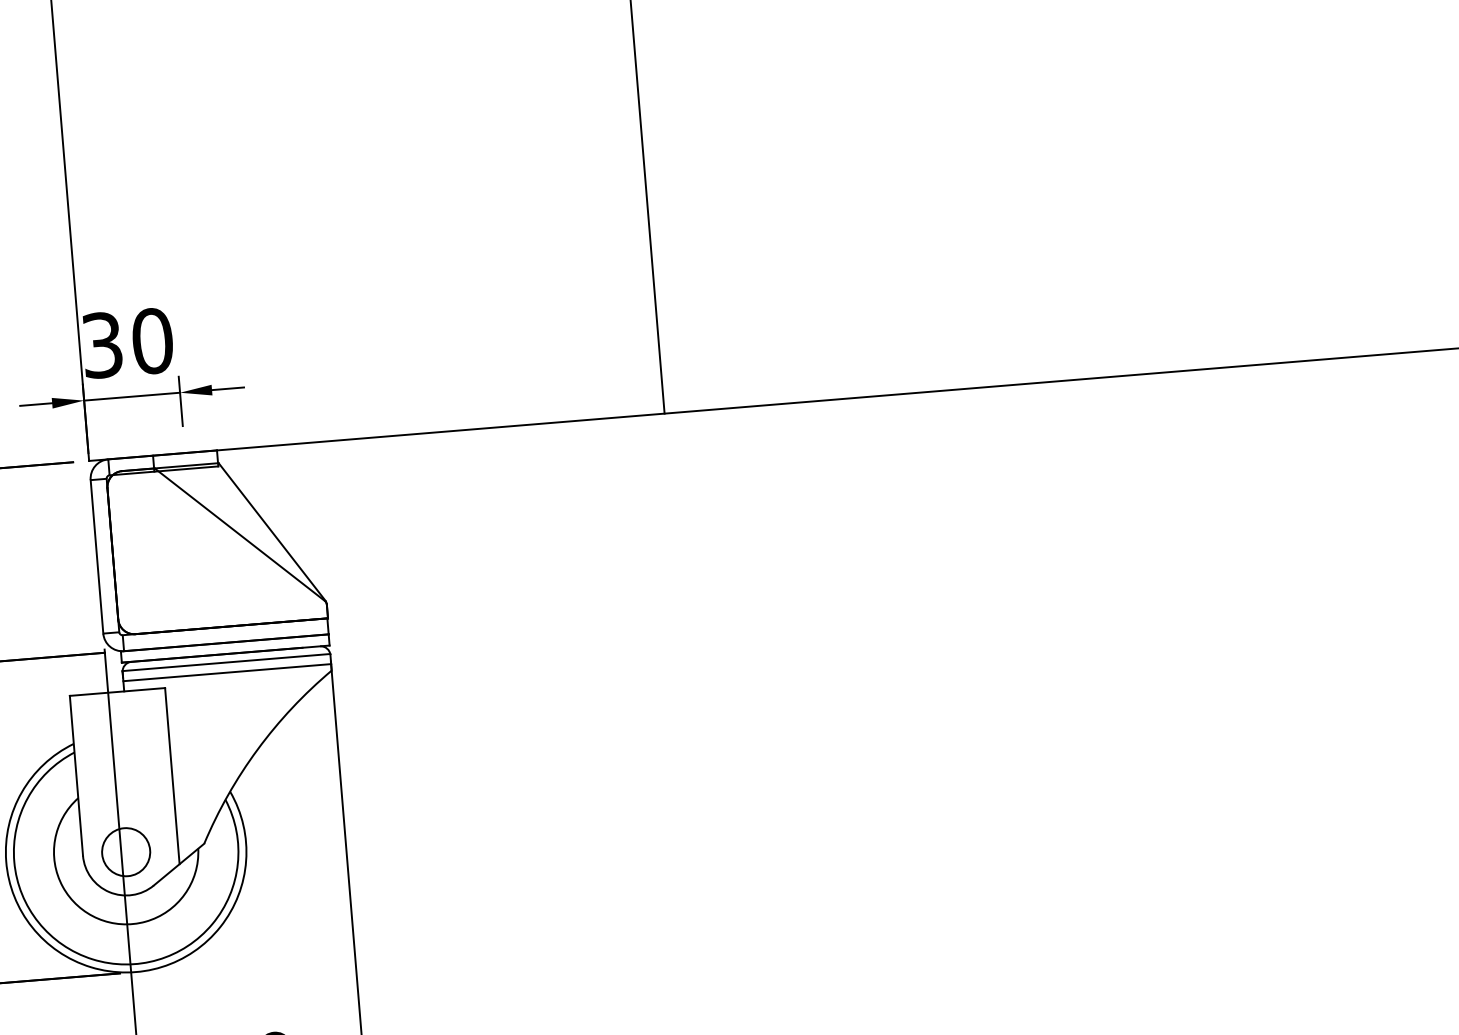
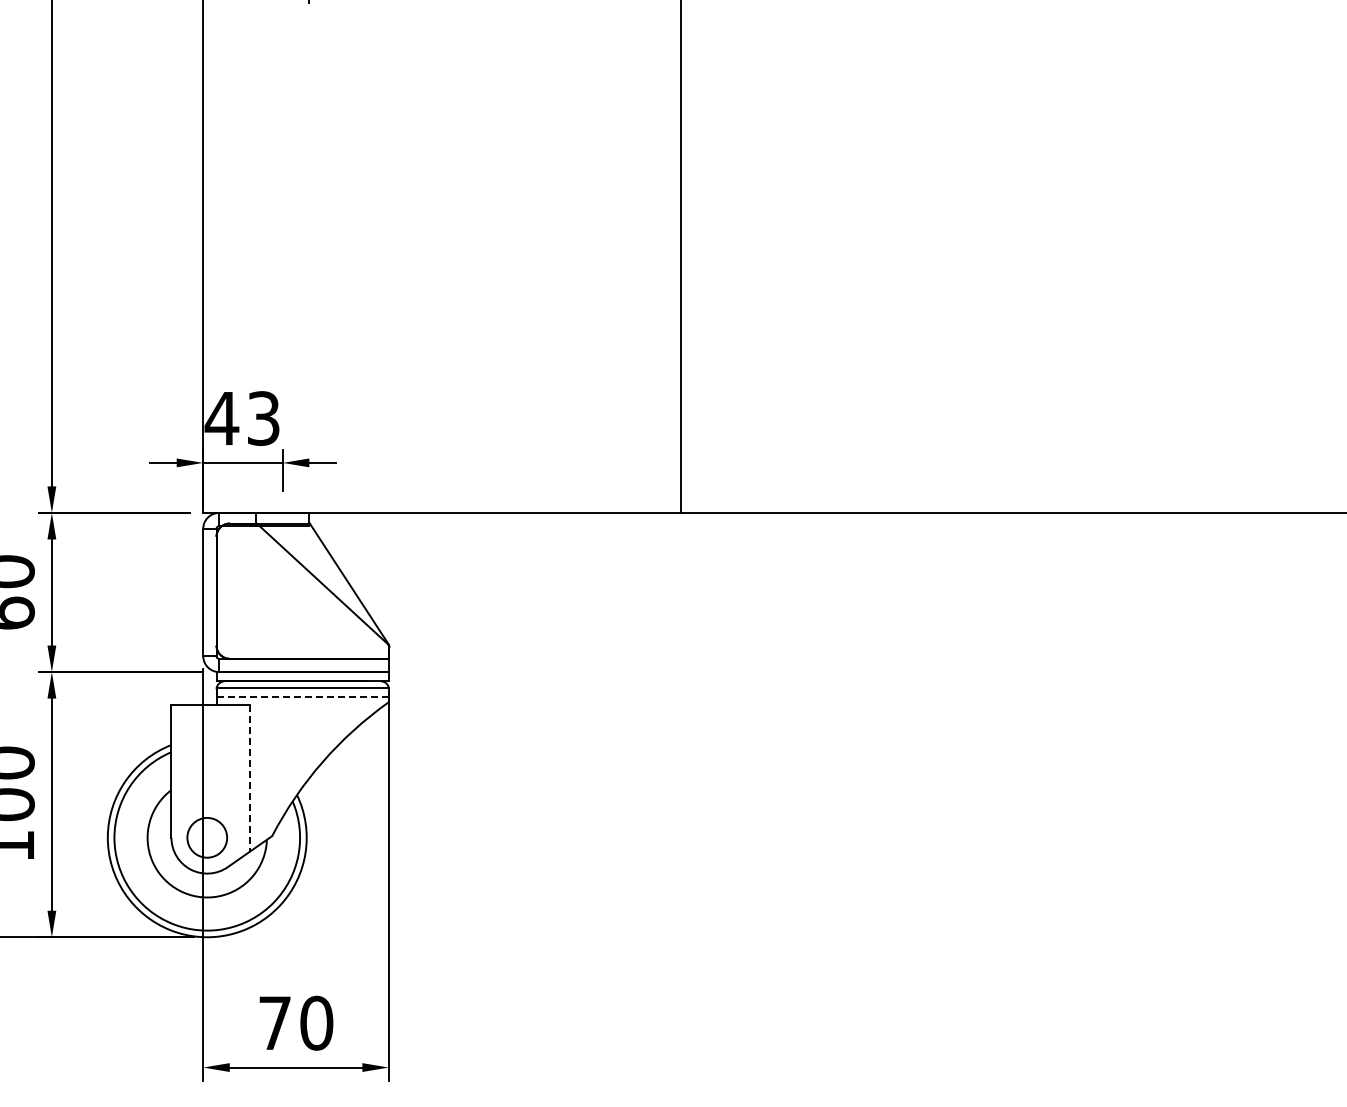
text: (127, 343) -> (242, 418), 30 -> 43
line: (228, 672) -> (303, 696), solid -> dashed
line: (172, 776) -> (250, 778), solid -> dashed

